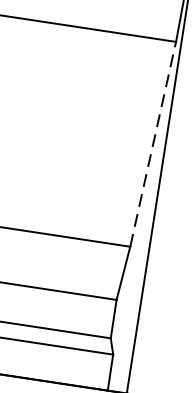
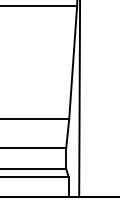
line: (153, 142) -> (73, 61), dashed -> solid

